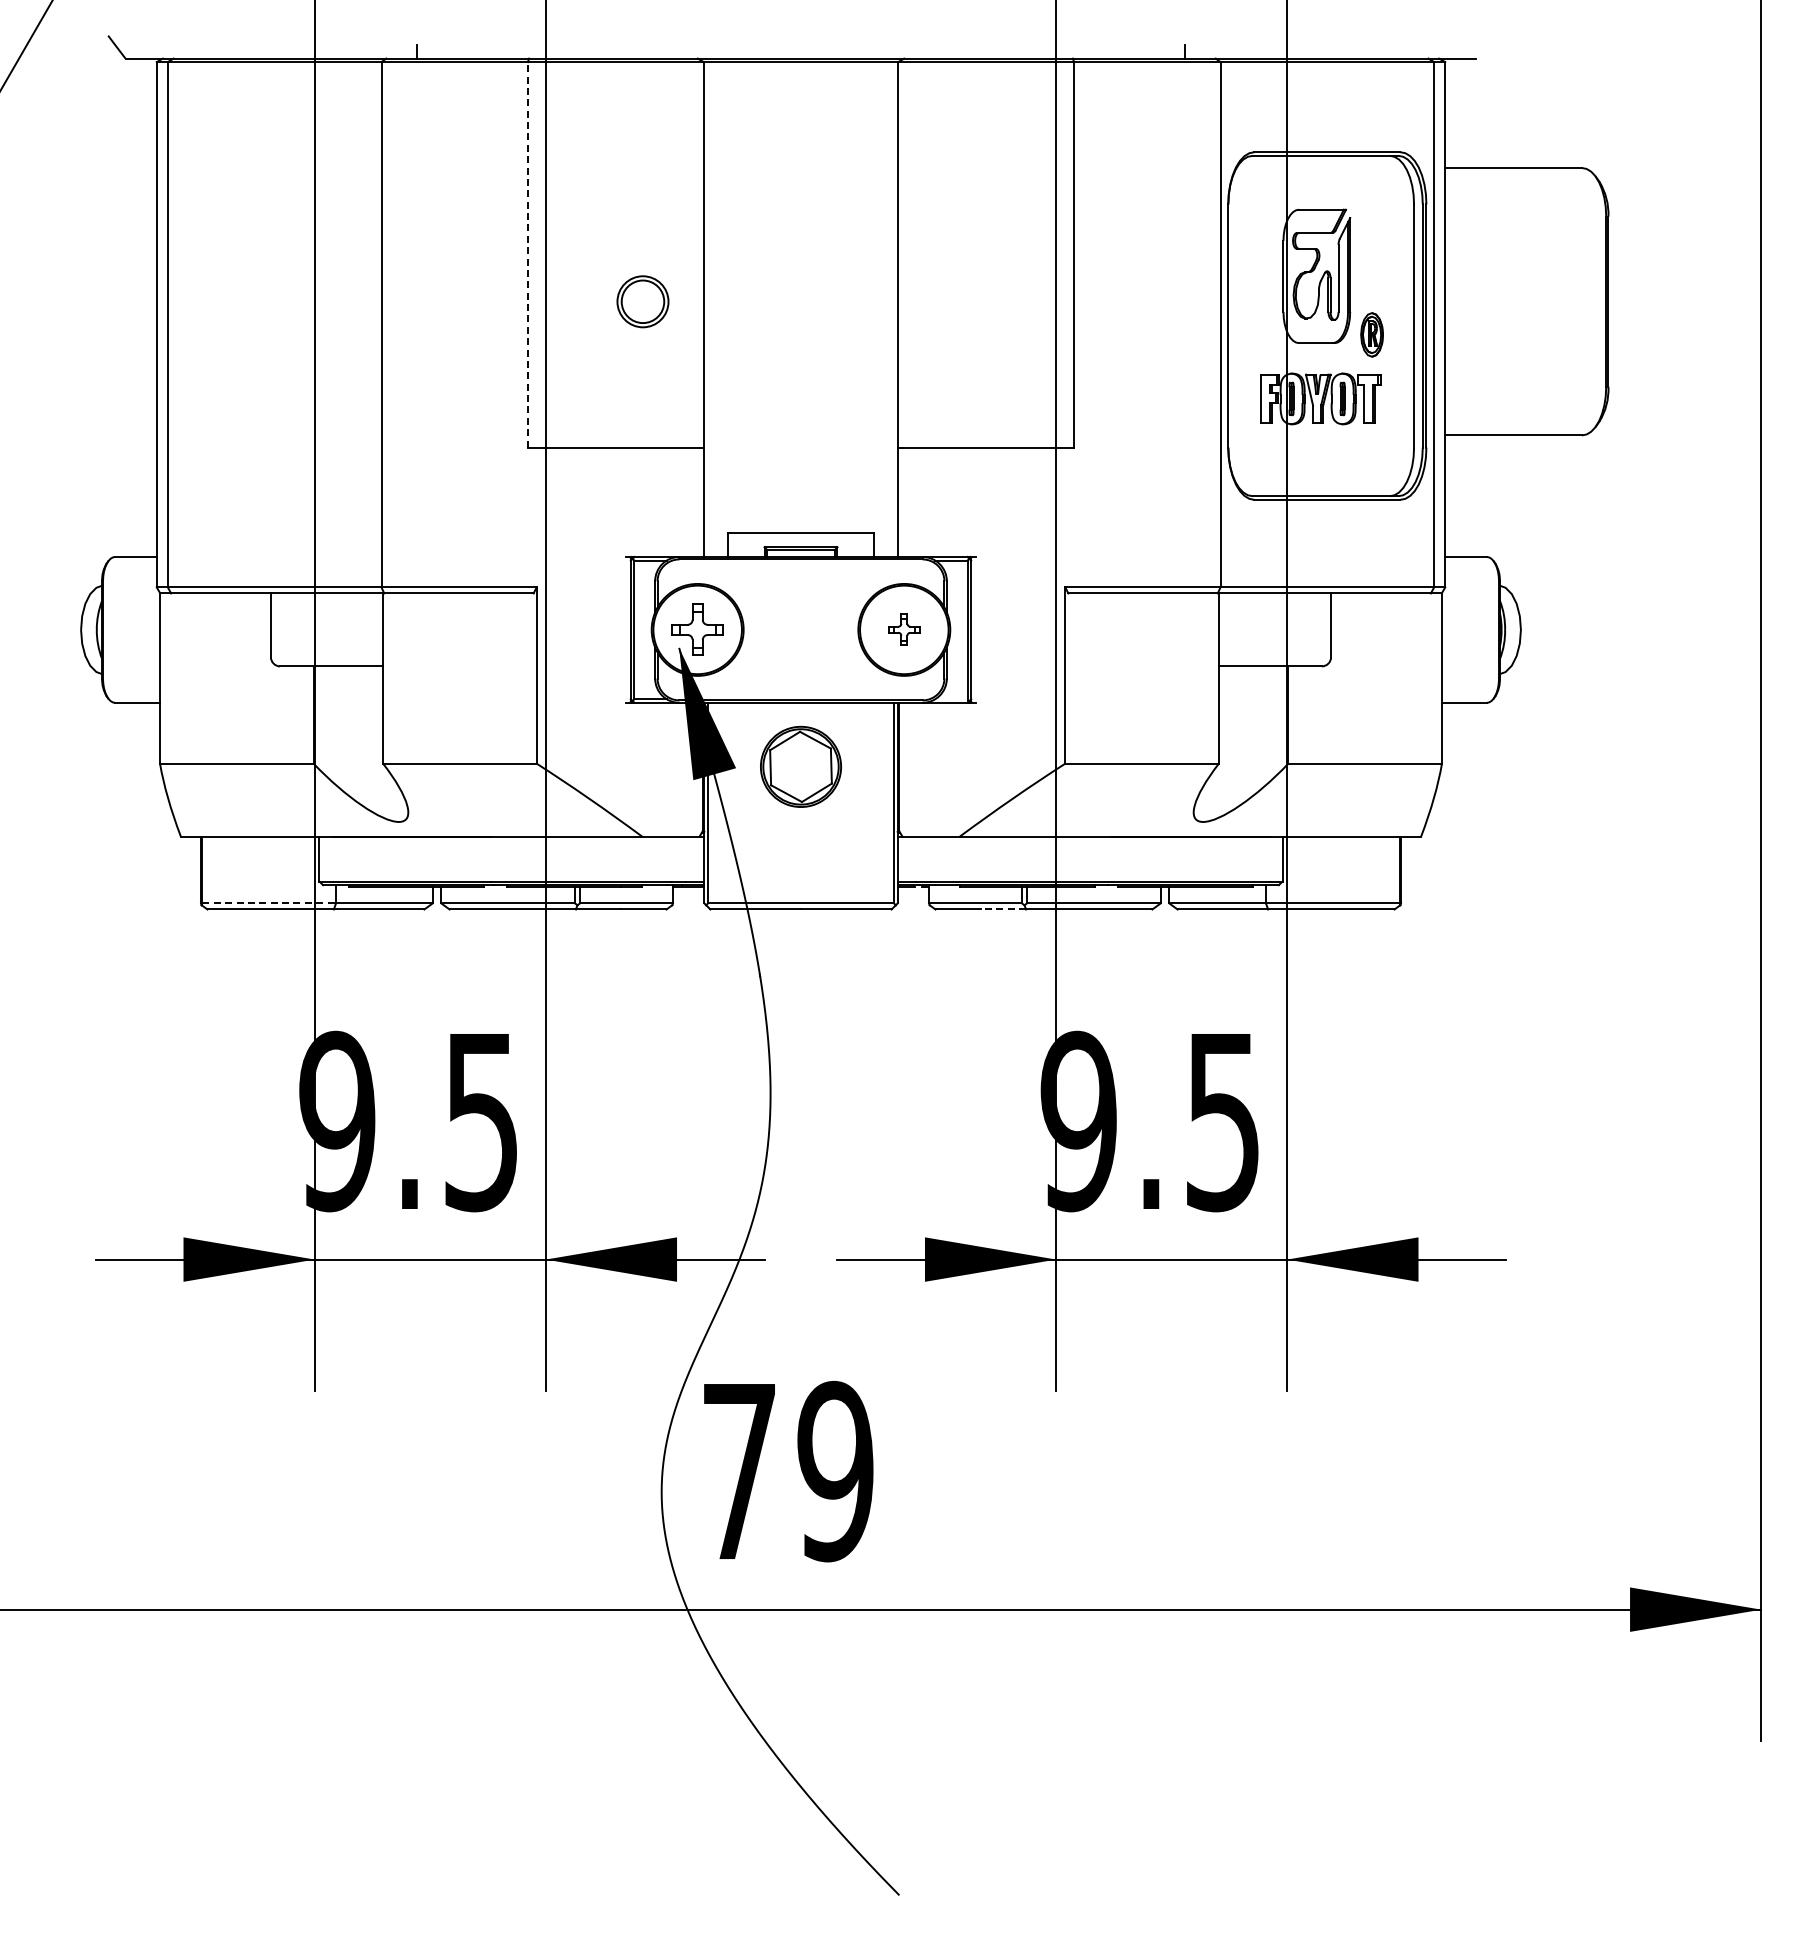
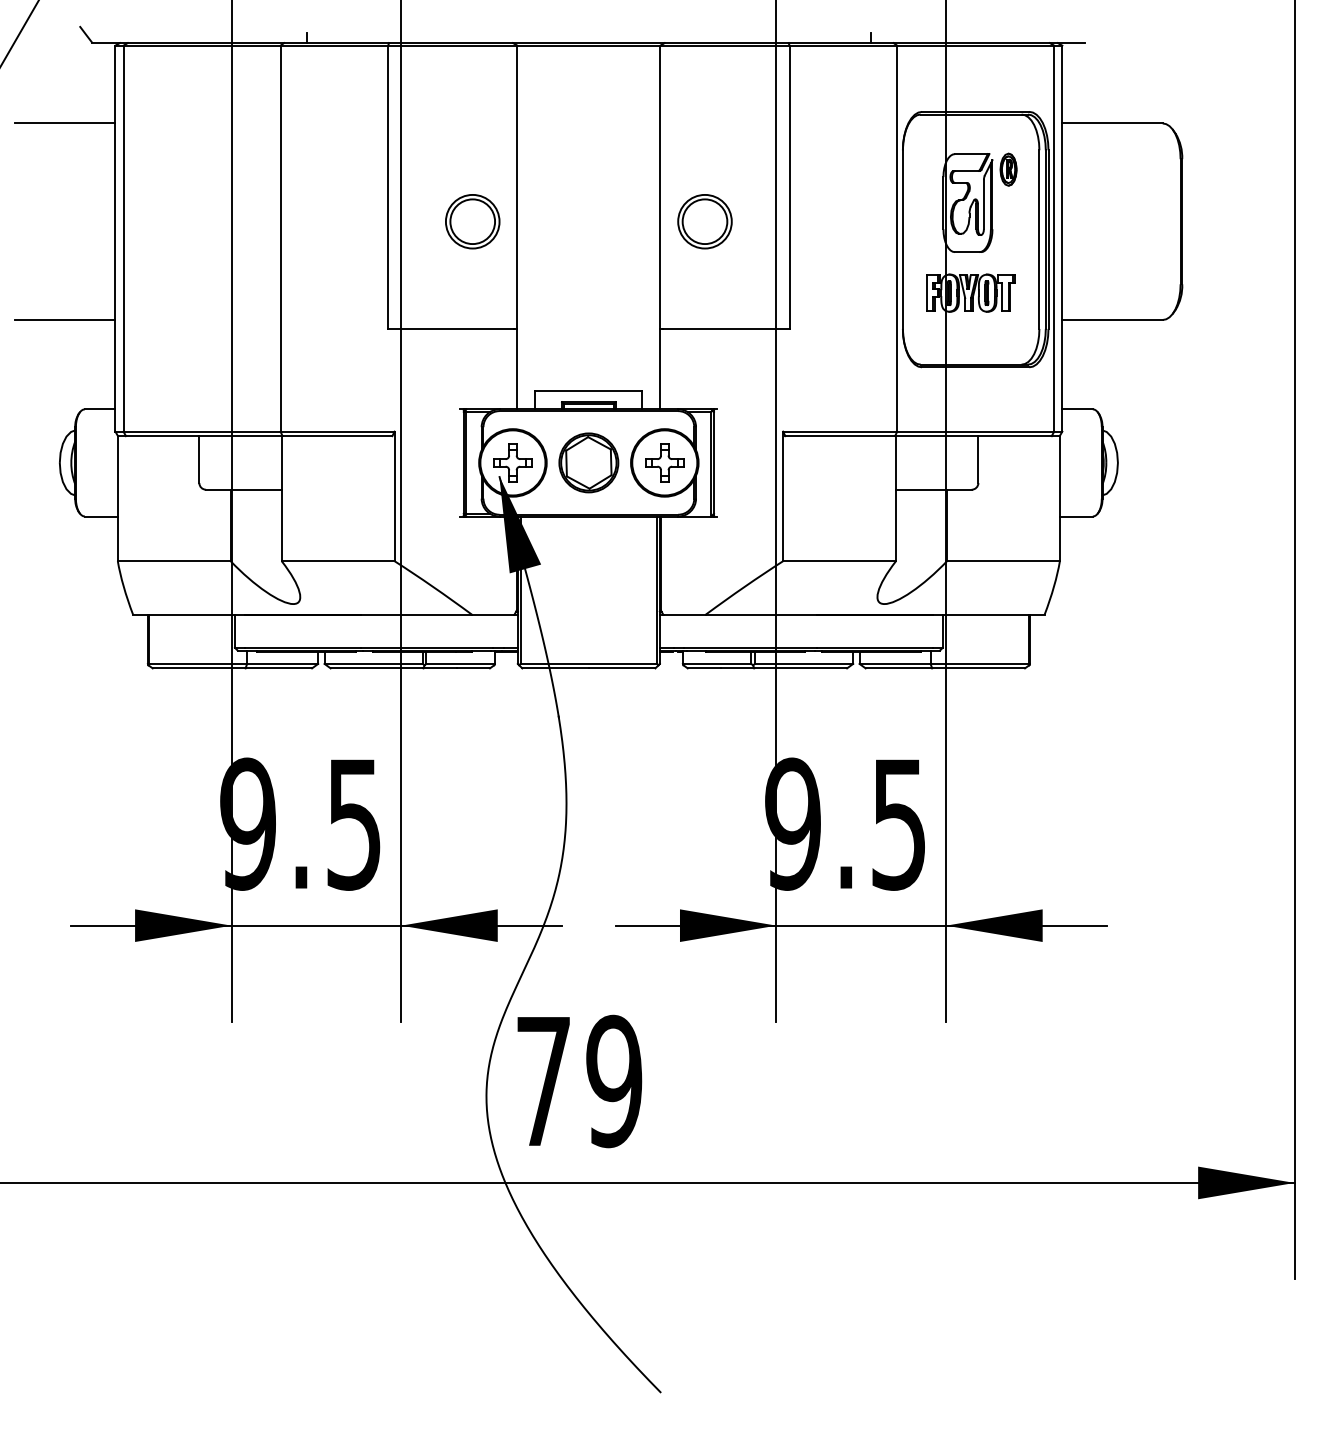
line: (88, 168) -> (65, 123), added
line: (527, 254) -> (387, 187), dashed -> solid
part: (642, 301) -> (472, 221), size x1.43
part: (958, 301) -> (704, 221), added
part: (1371, 334) -> (1008, 169), moved
line: (88, 435) -> (65, 320), added
part: (904, 629) -> (664, 462), size x1.67
part: (800, 766) -> (588, 462), moved
line: (269, 903) -> (198, 663), dashed -> solid
line: (1003, 909) -> (737, 668), dashed -> solid

